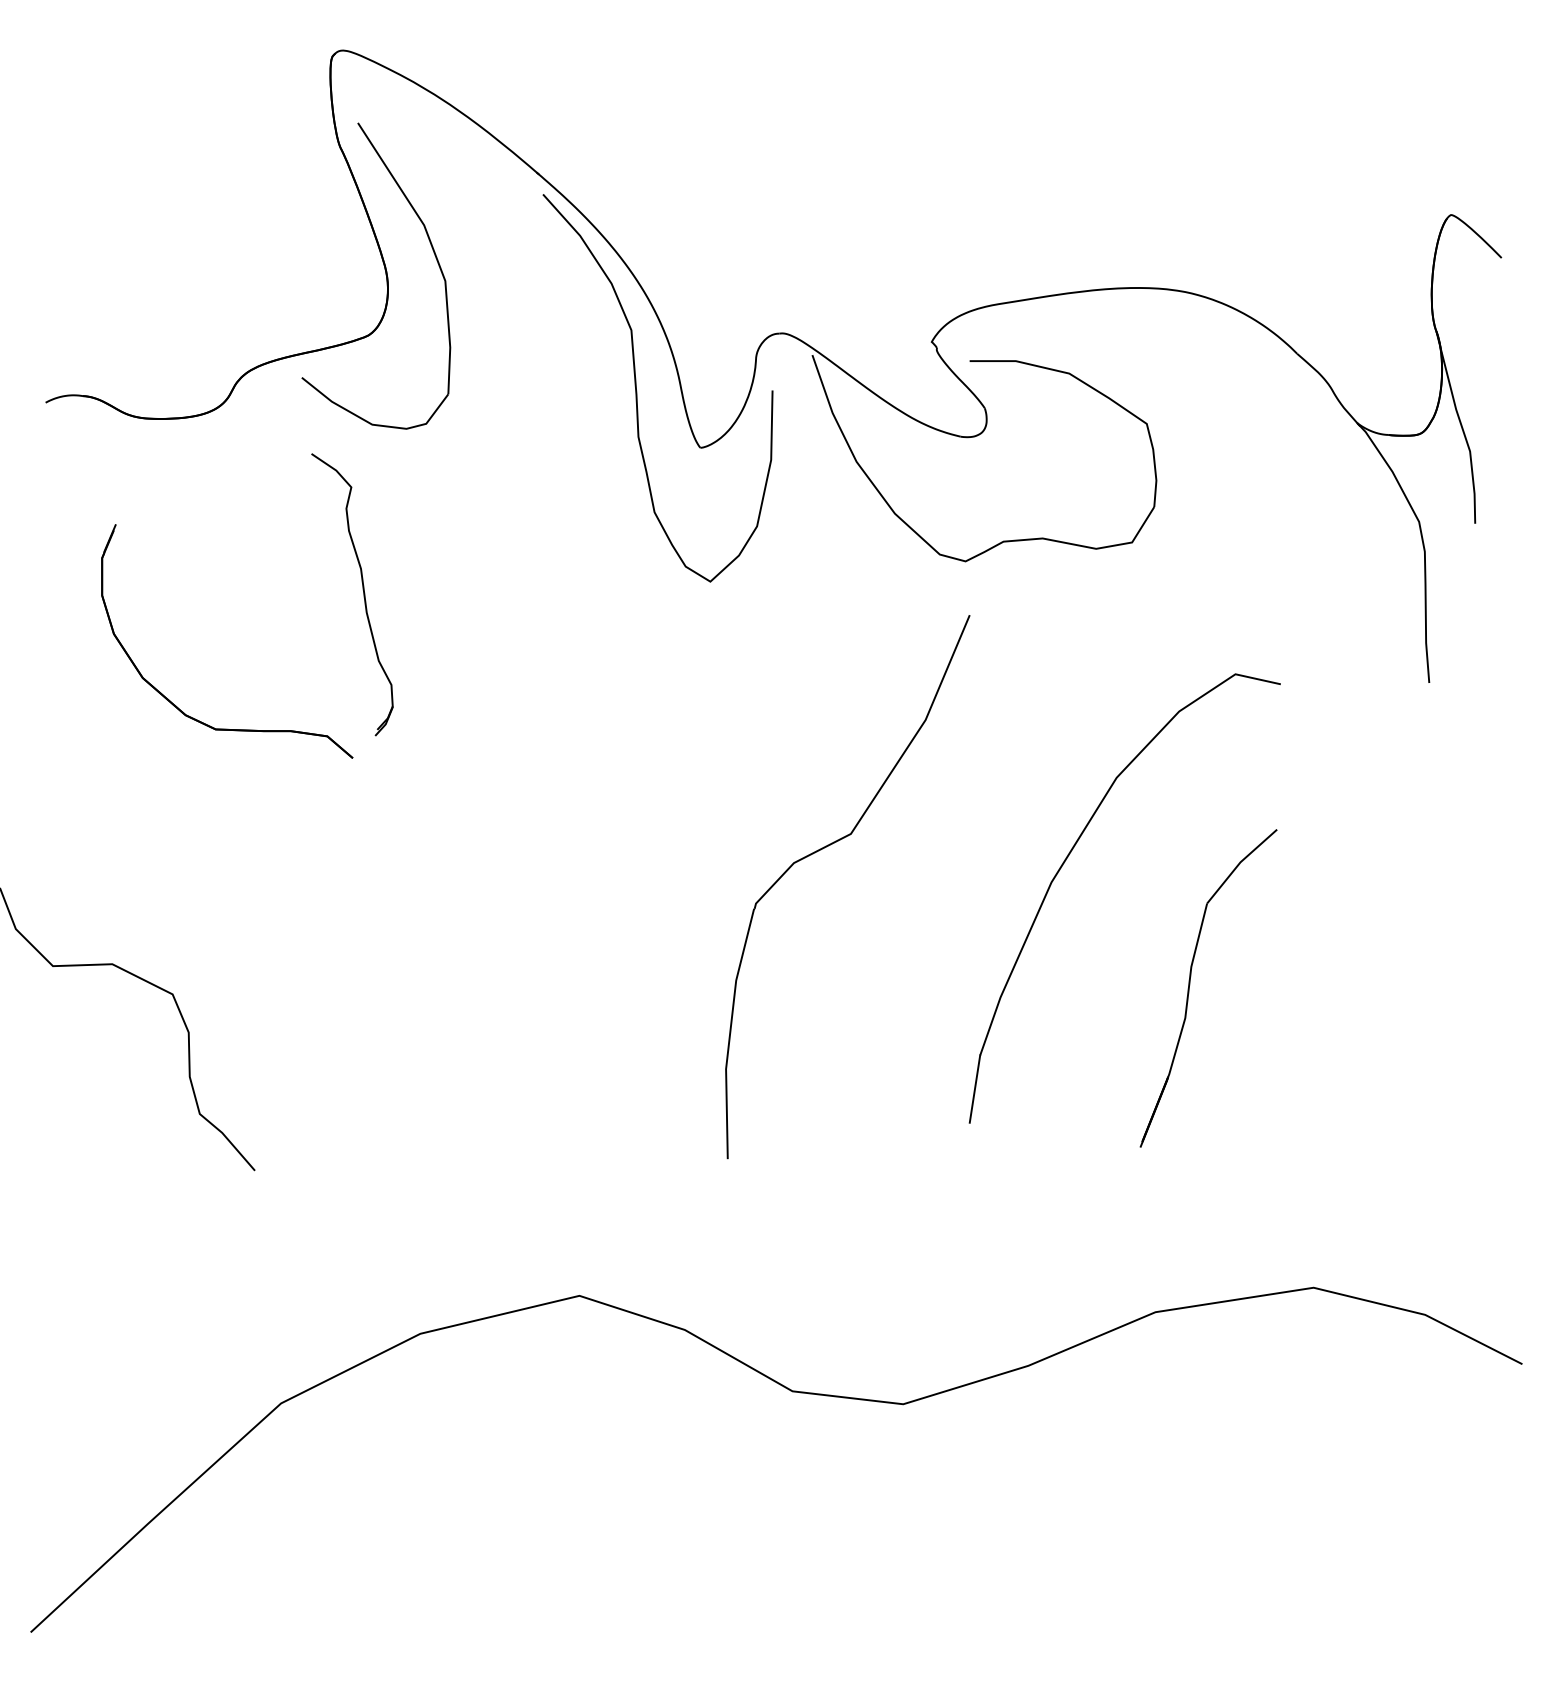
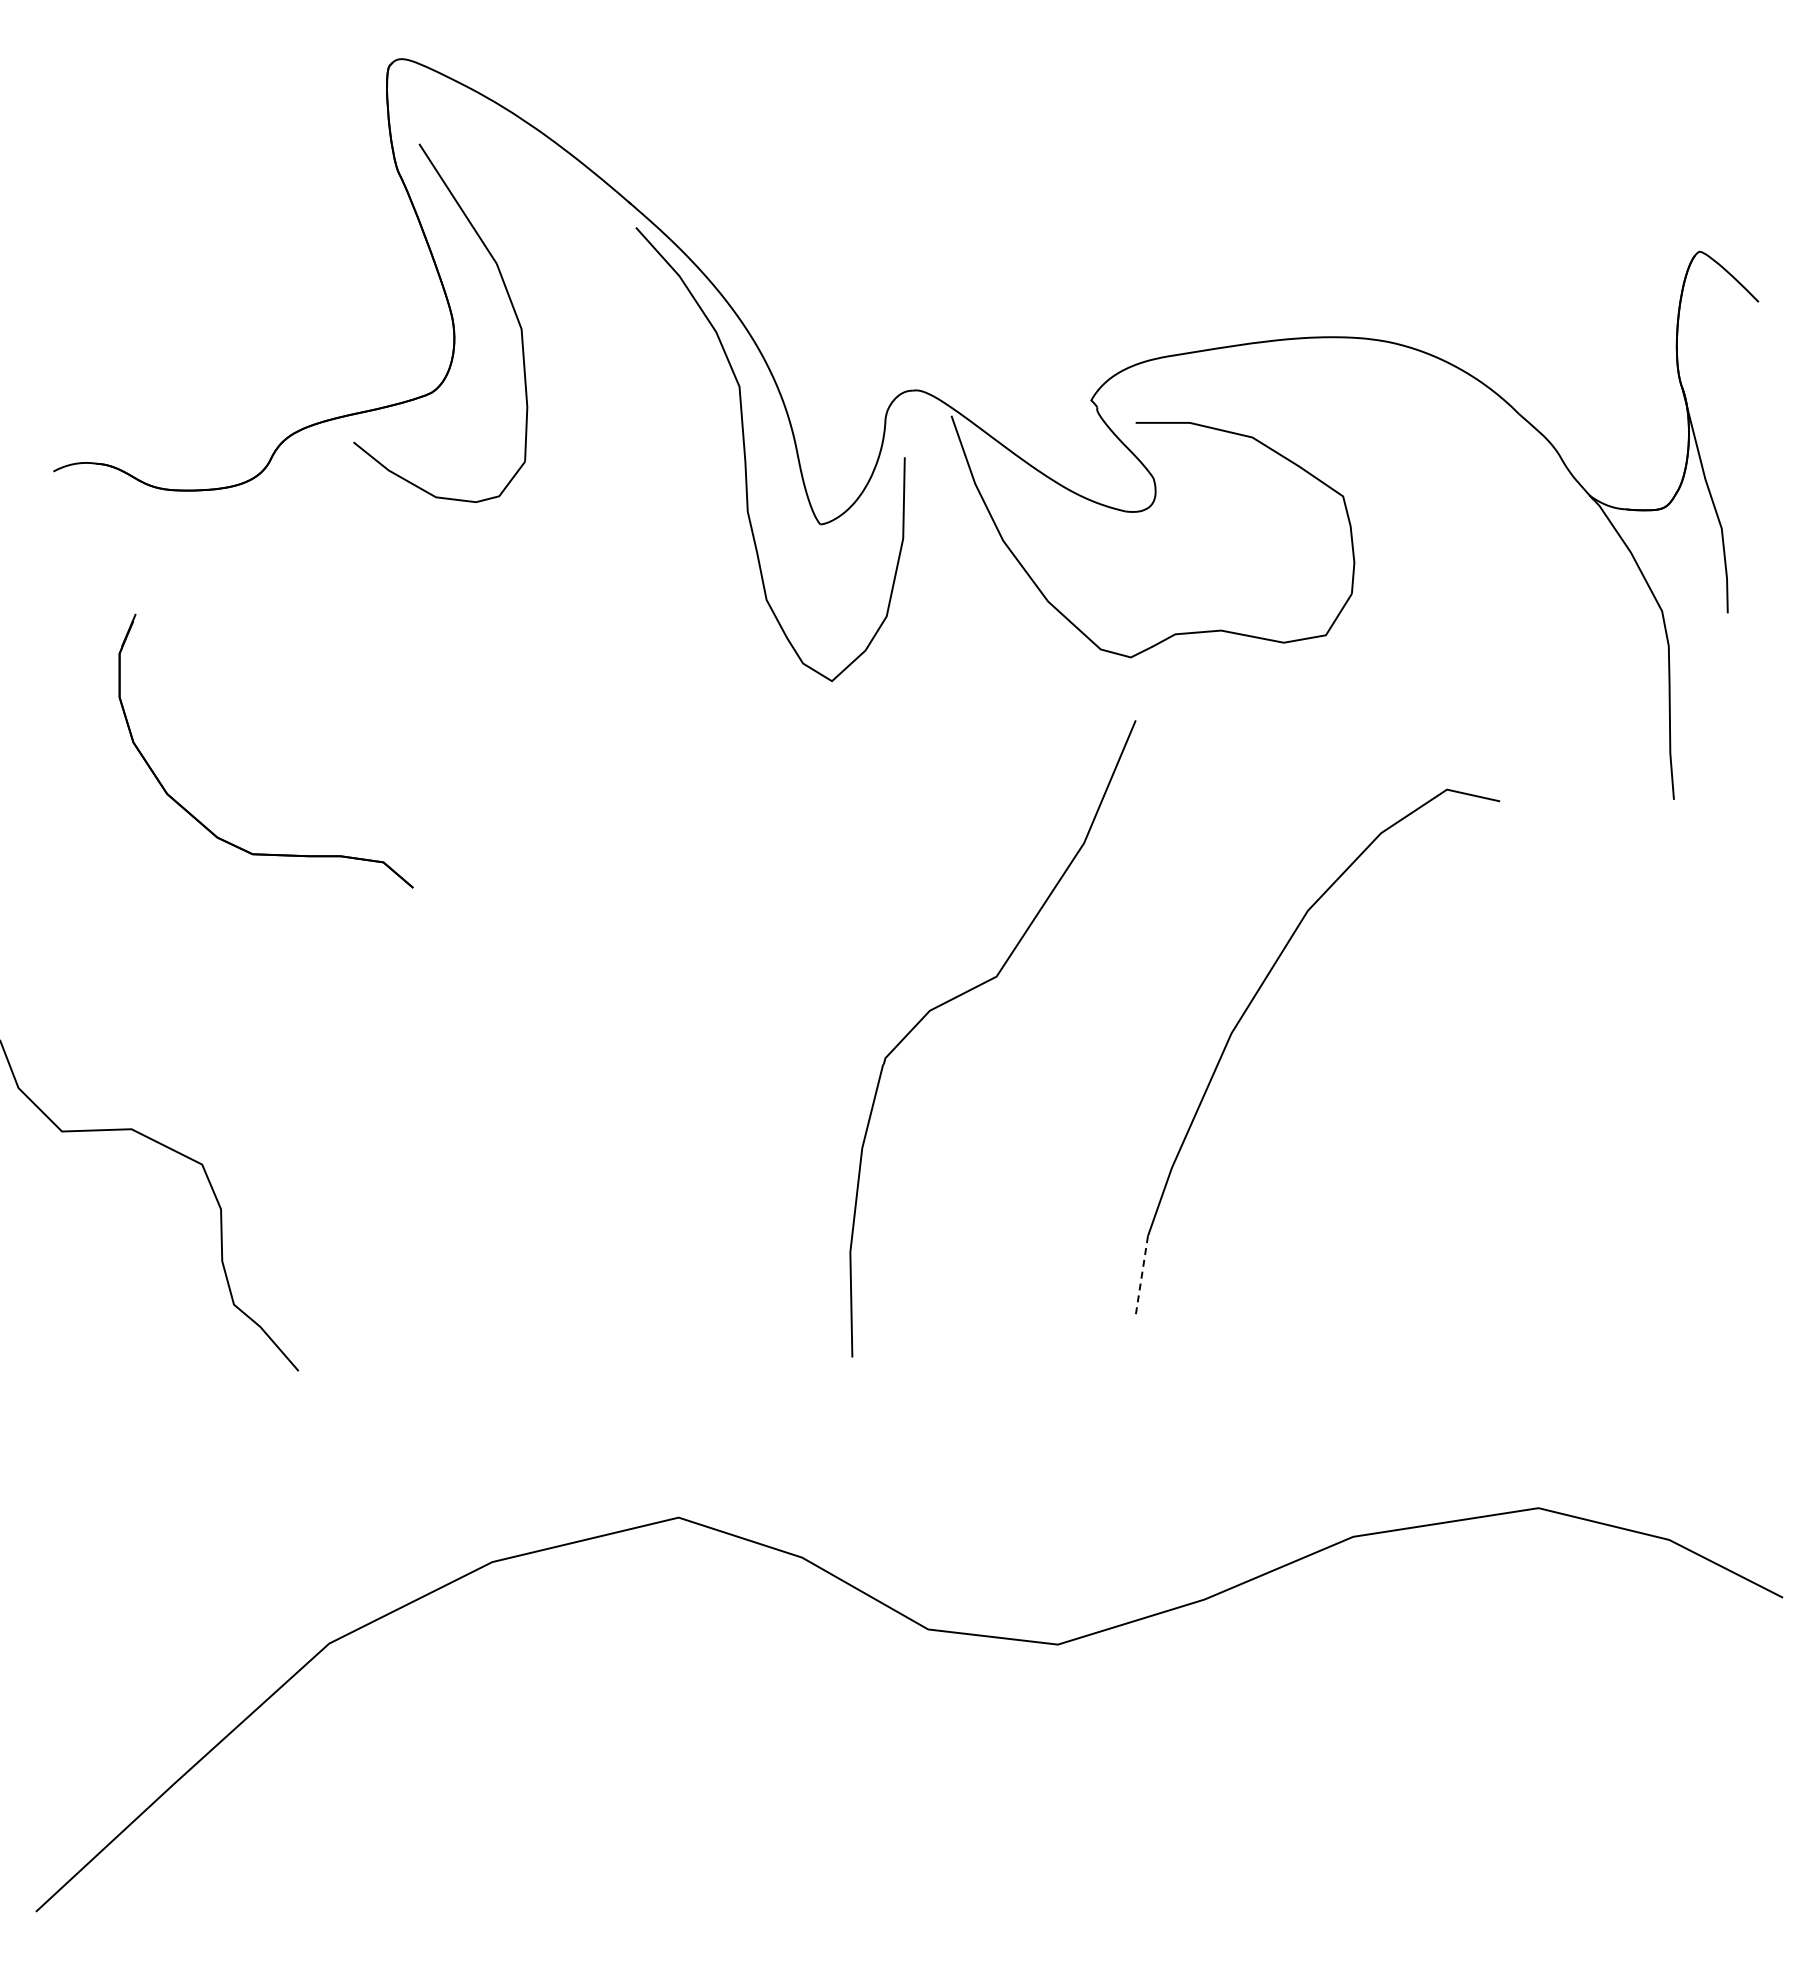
part: (363, 594) -> (425, 696), removed
part: (1189, 988) -> (1393, 1157), removed
line: (974, 1089) -> (1141, 1275), solid -> dashed

